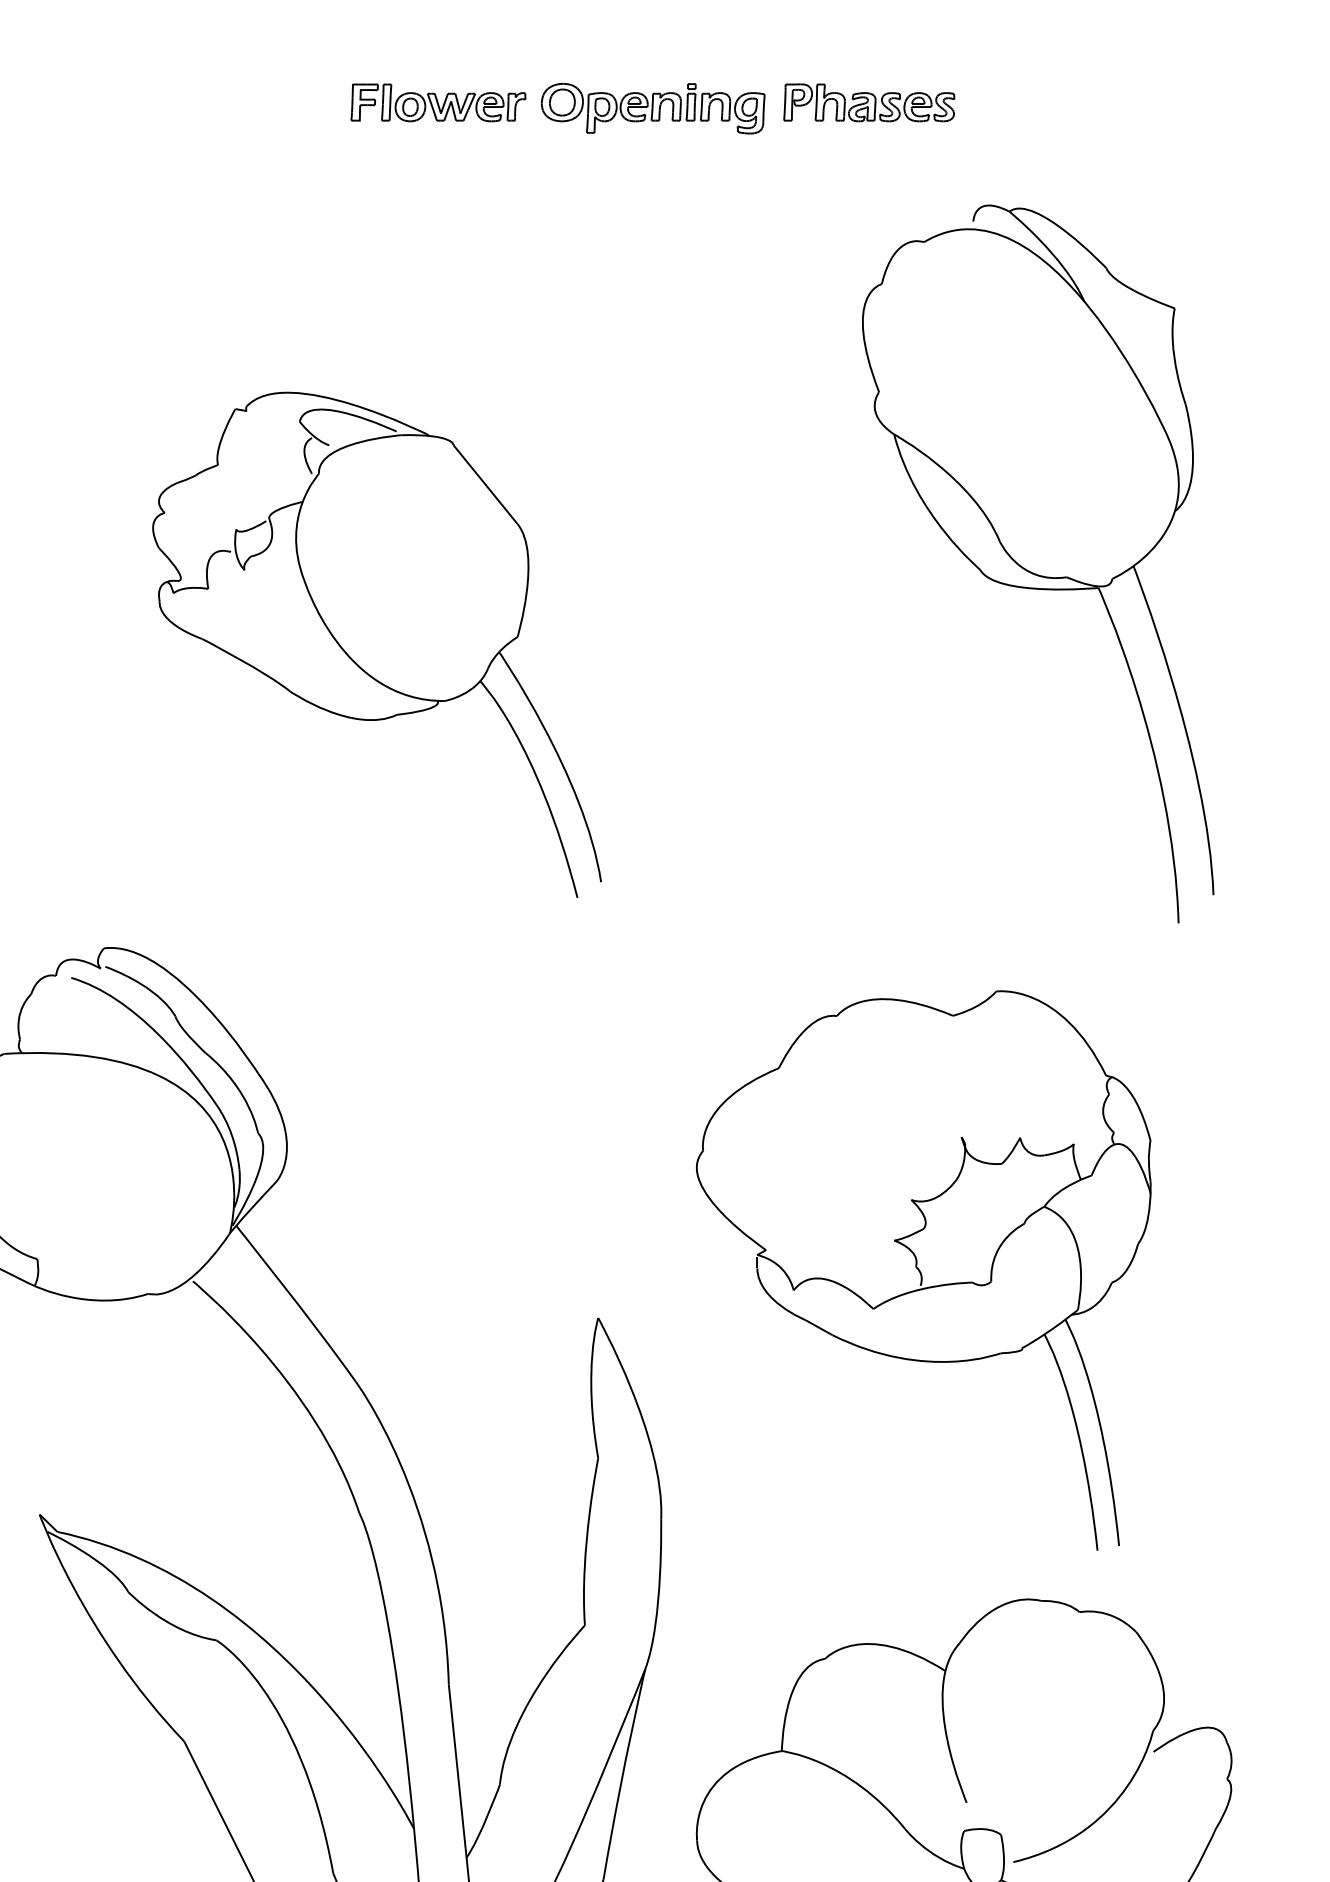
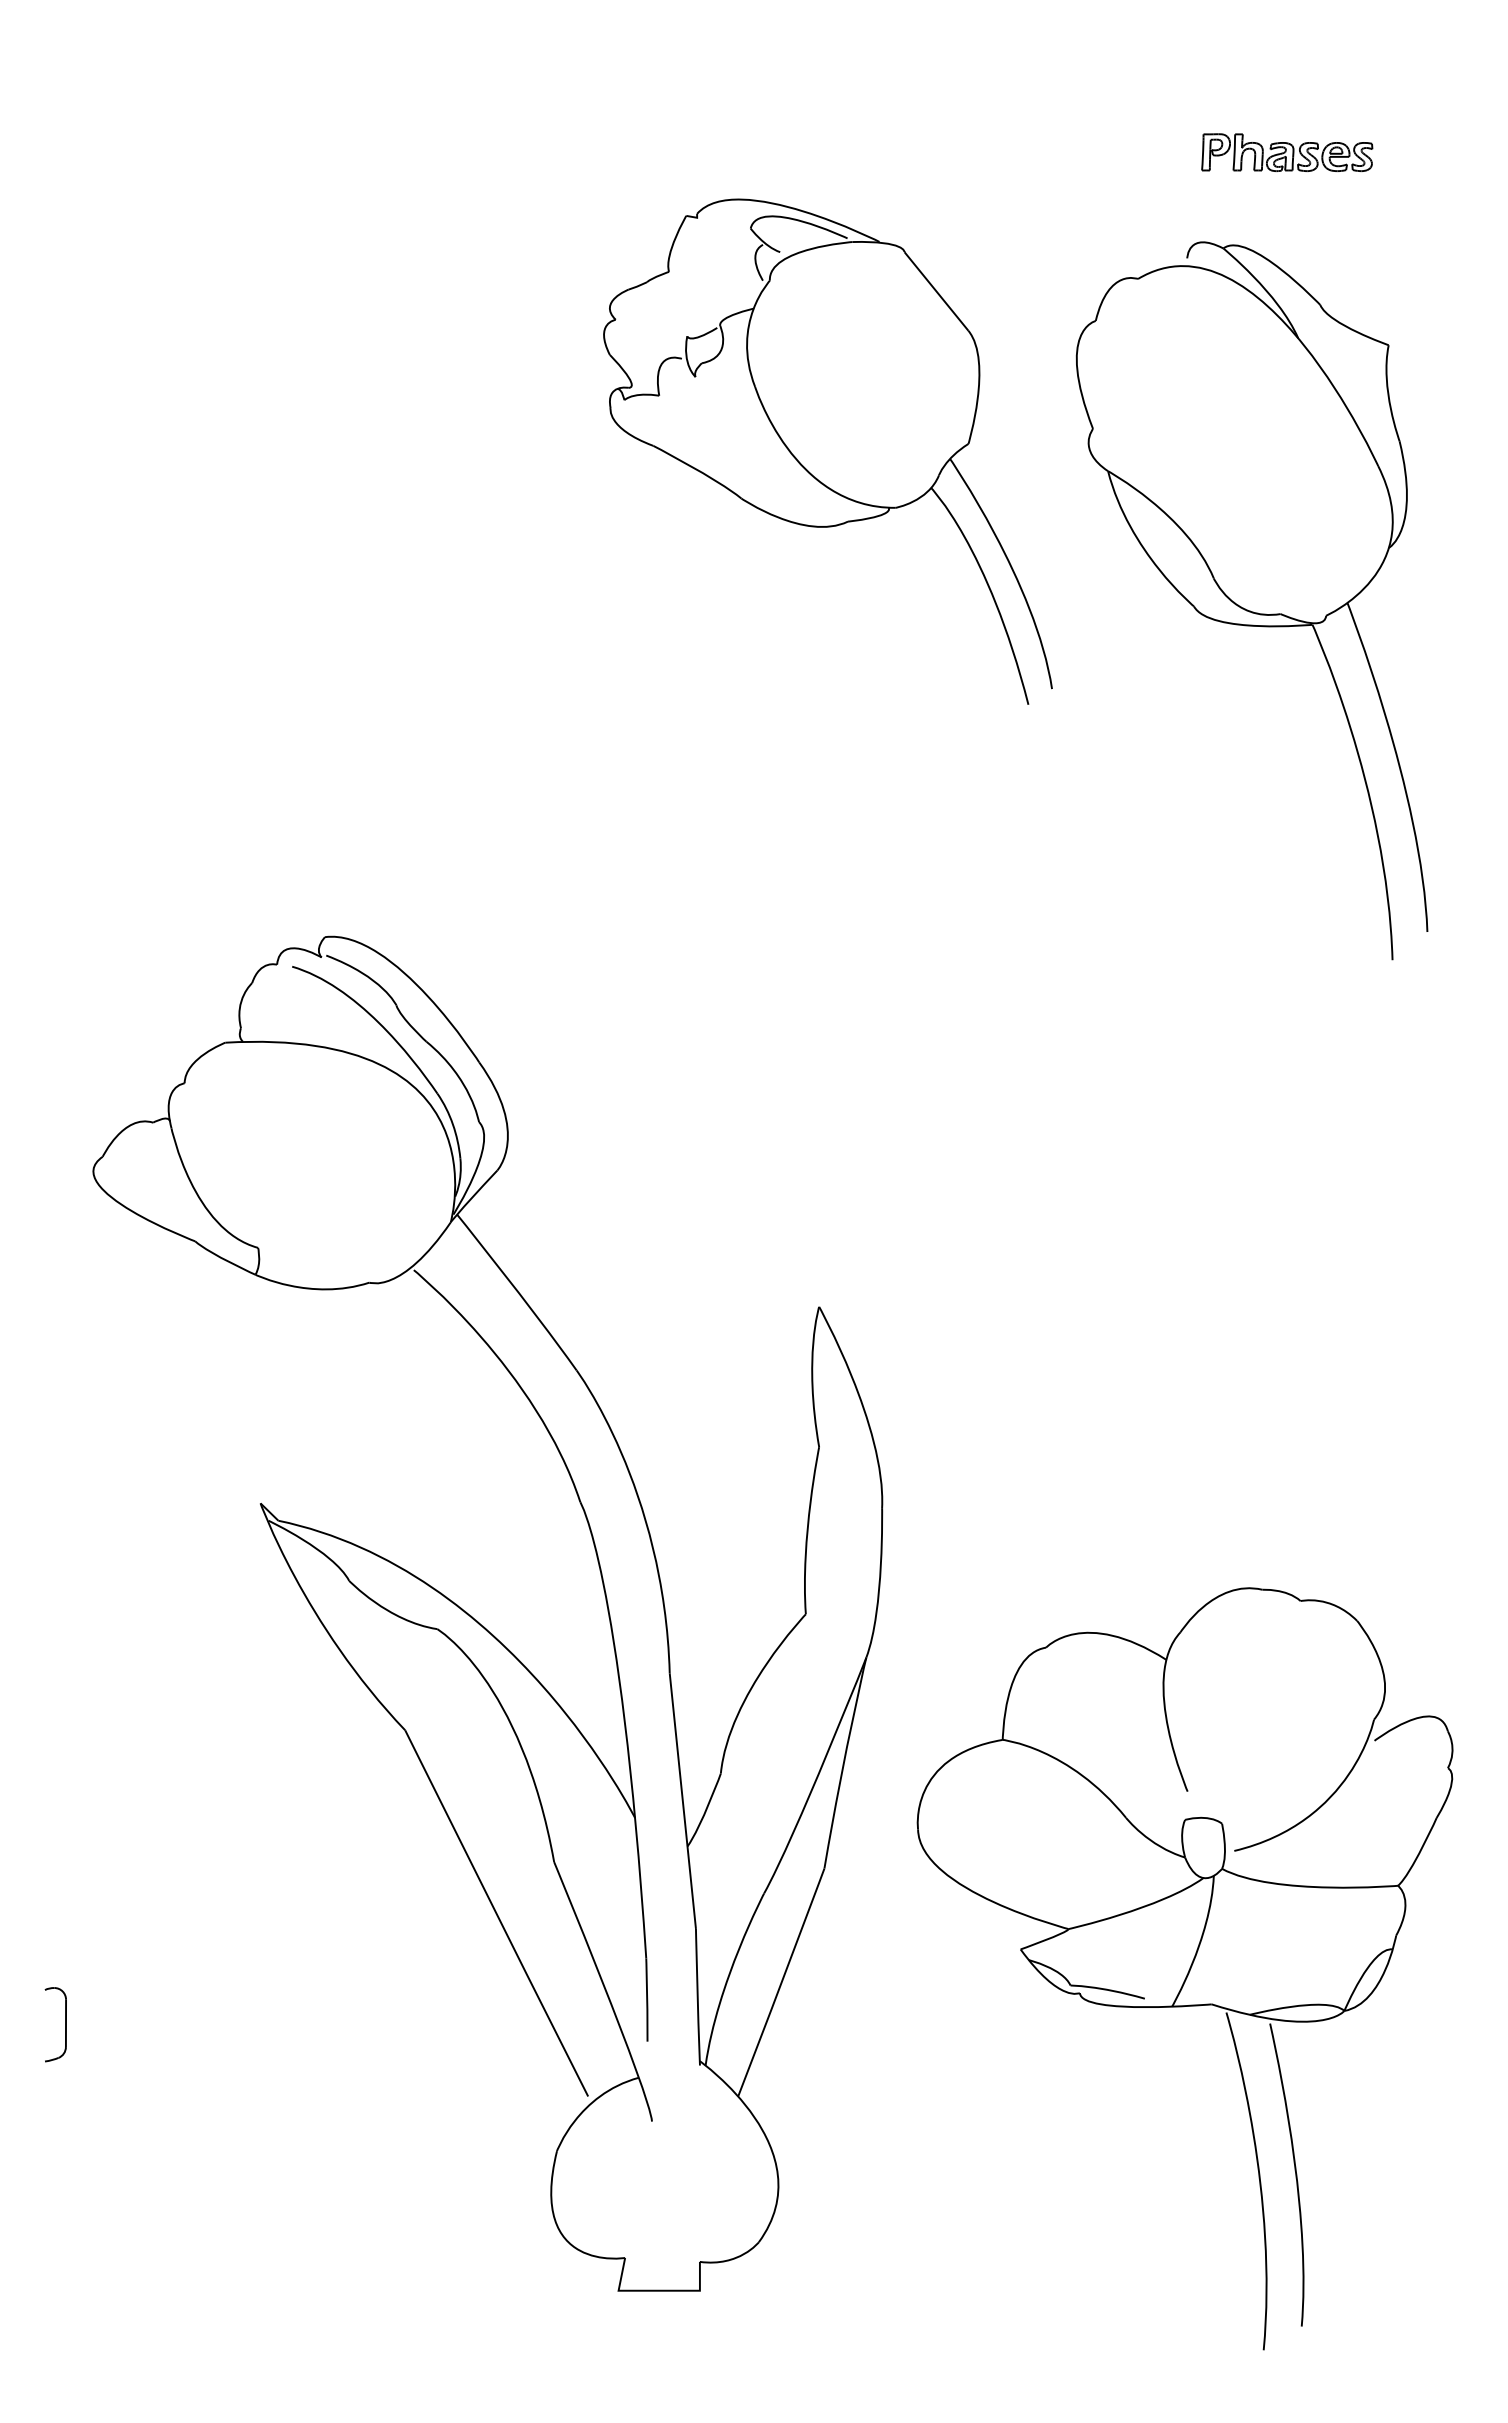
part: (438, 102) -> (659, 91), removed
part: (869, 102) -> (1287, 152), moved
part: (652, 108) -> (873, 97), removed
part: (1037, 563) -> (1251, 600), moved
part: (376, 644) -> (827, 451), moved
part: (923, 1270) -> (1144, 1259), removed

